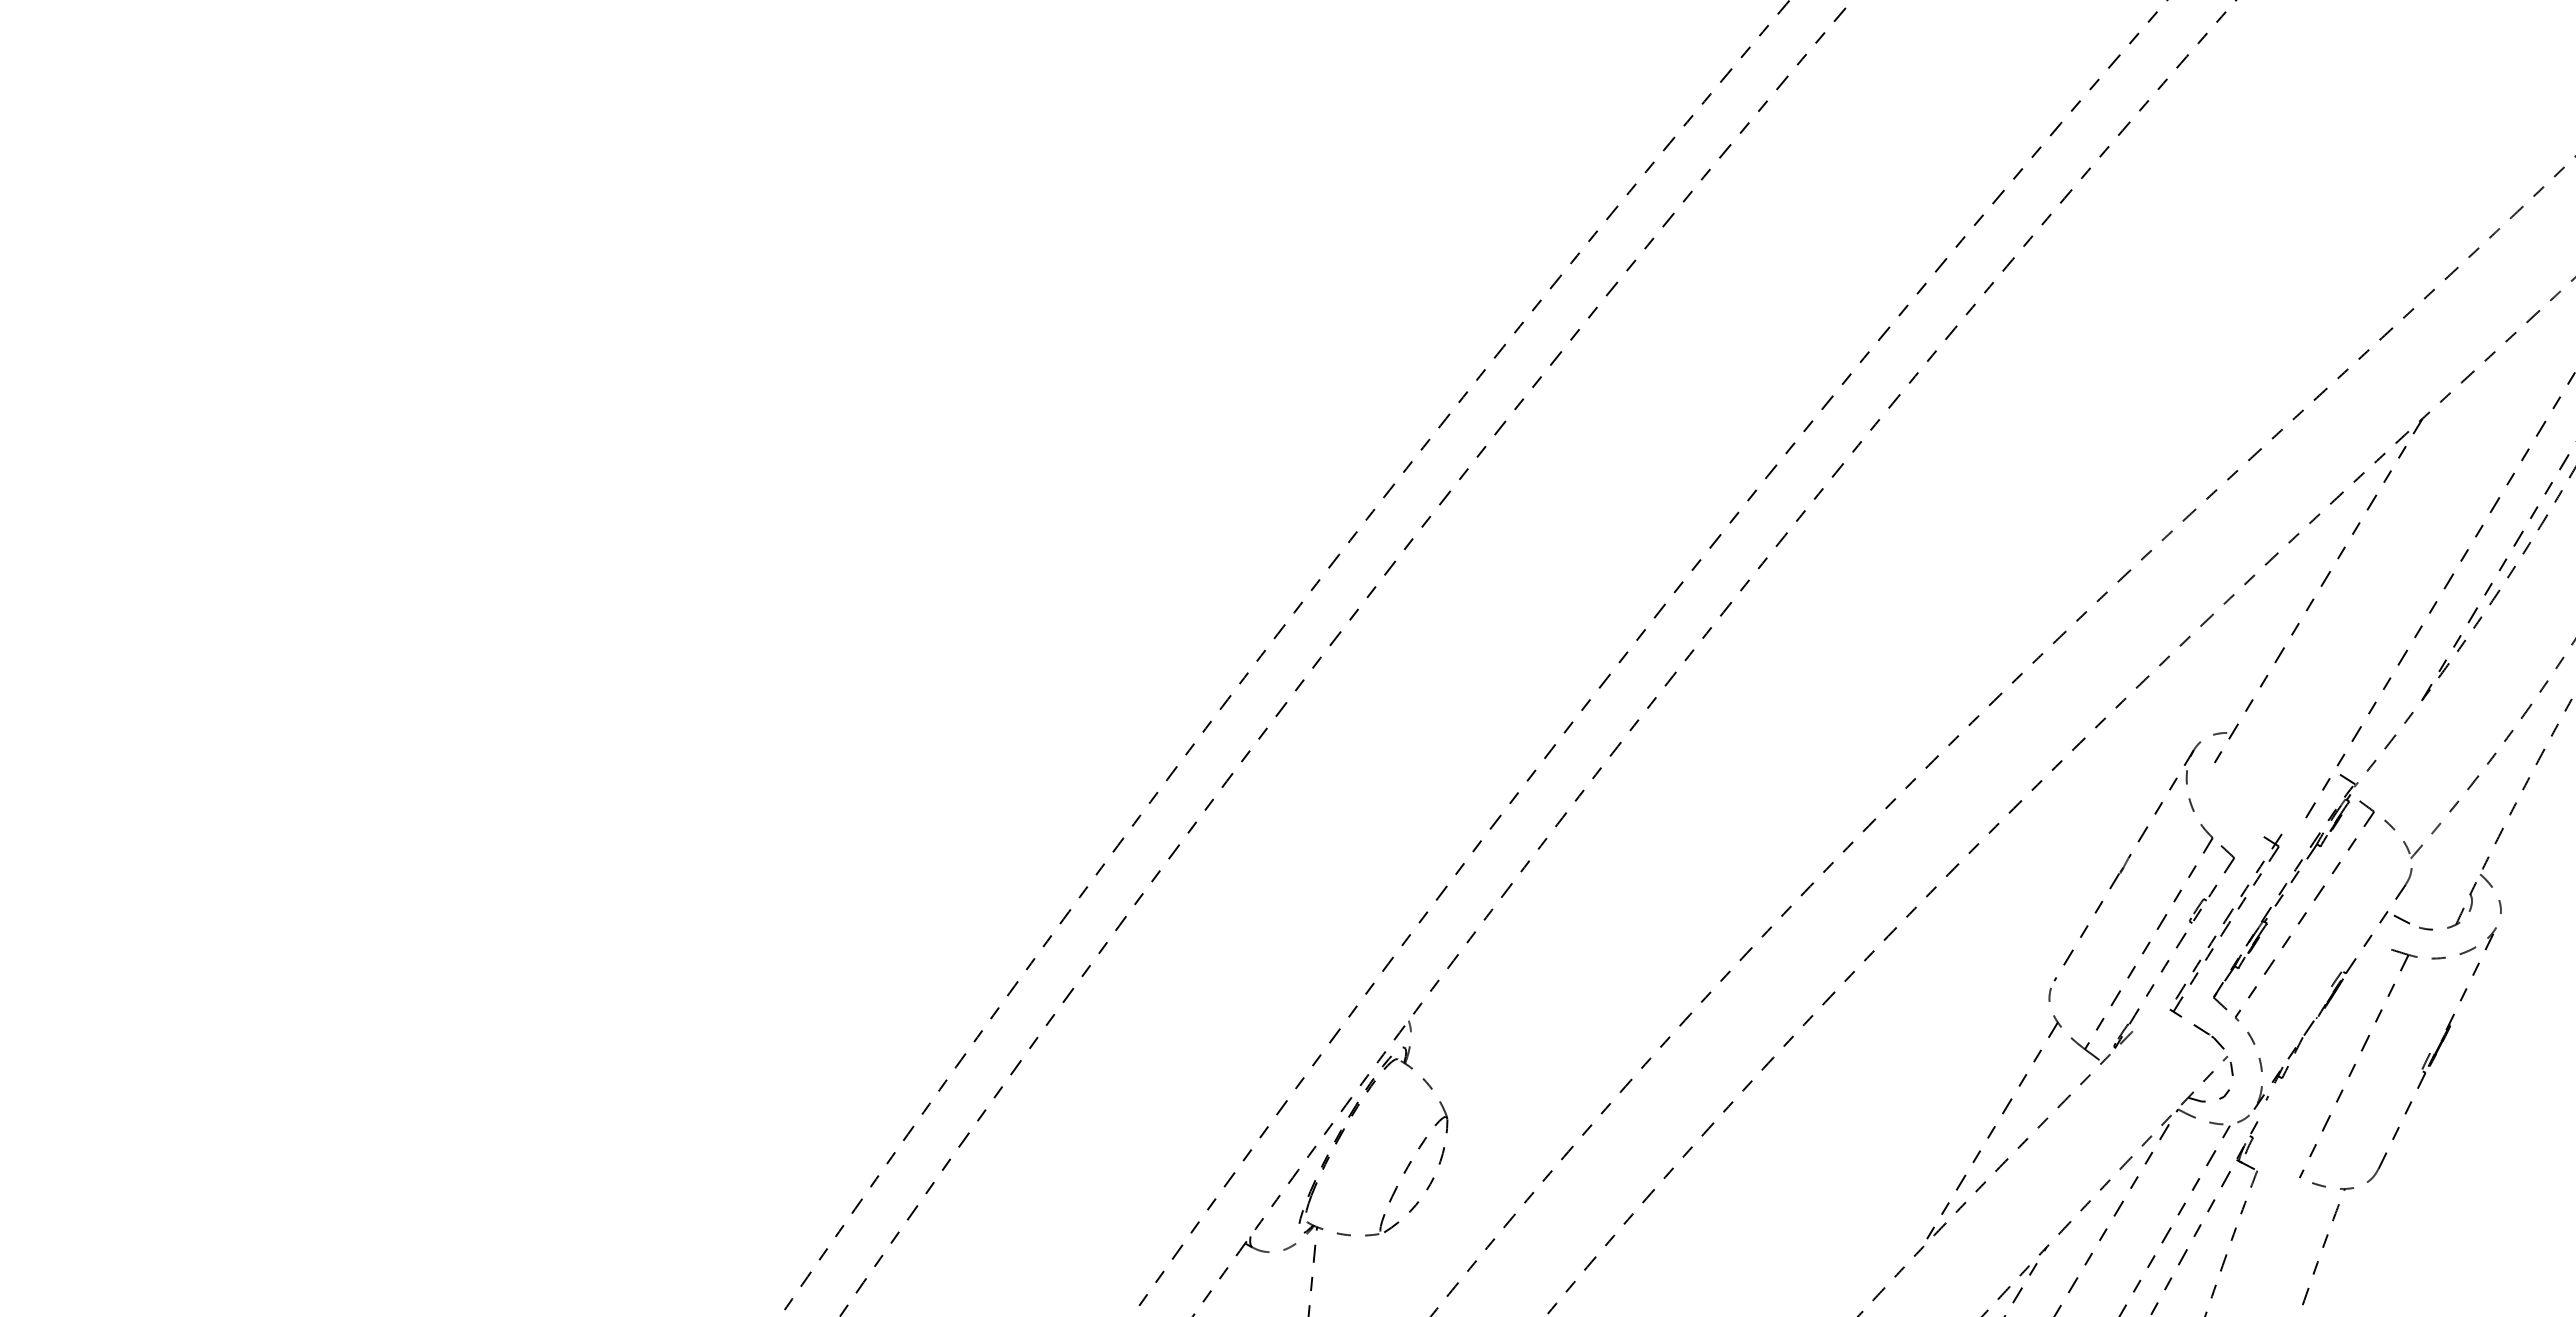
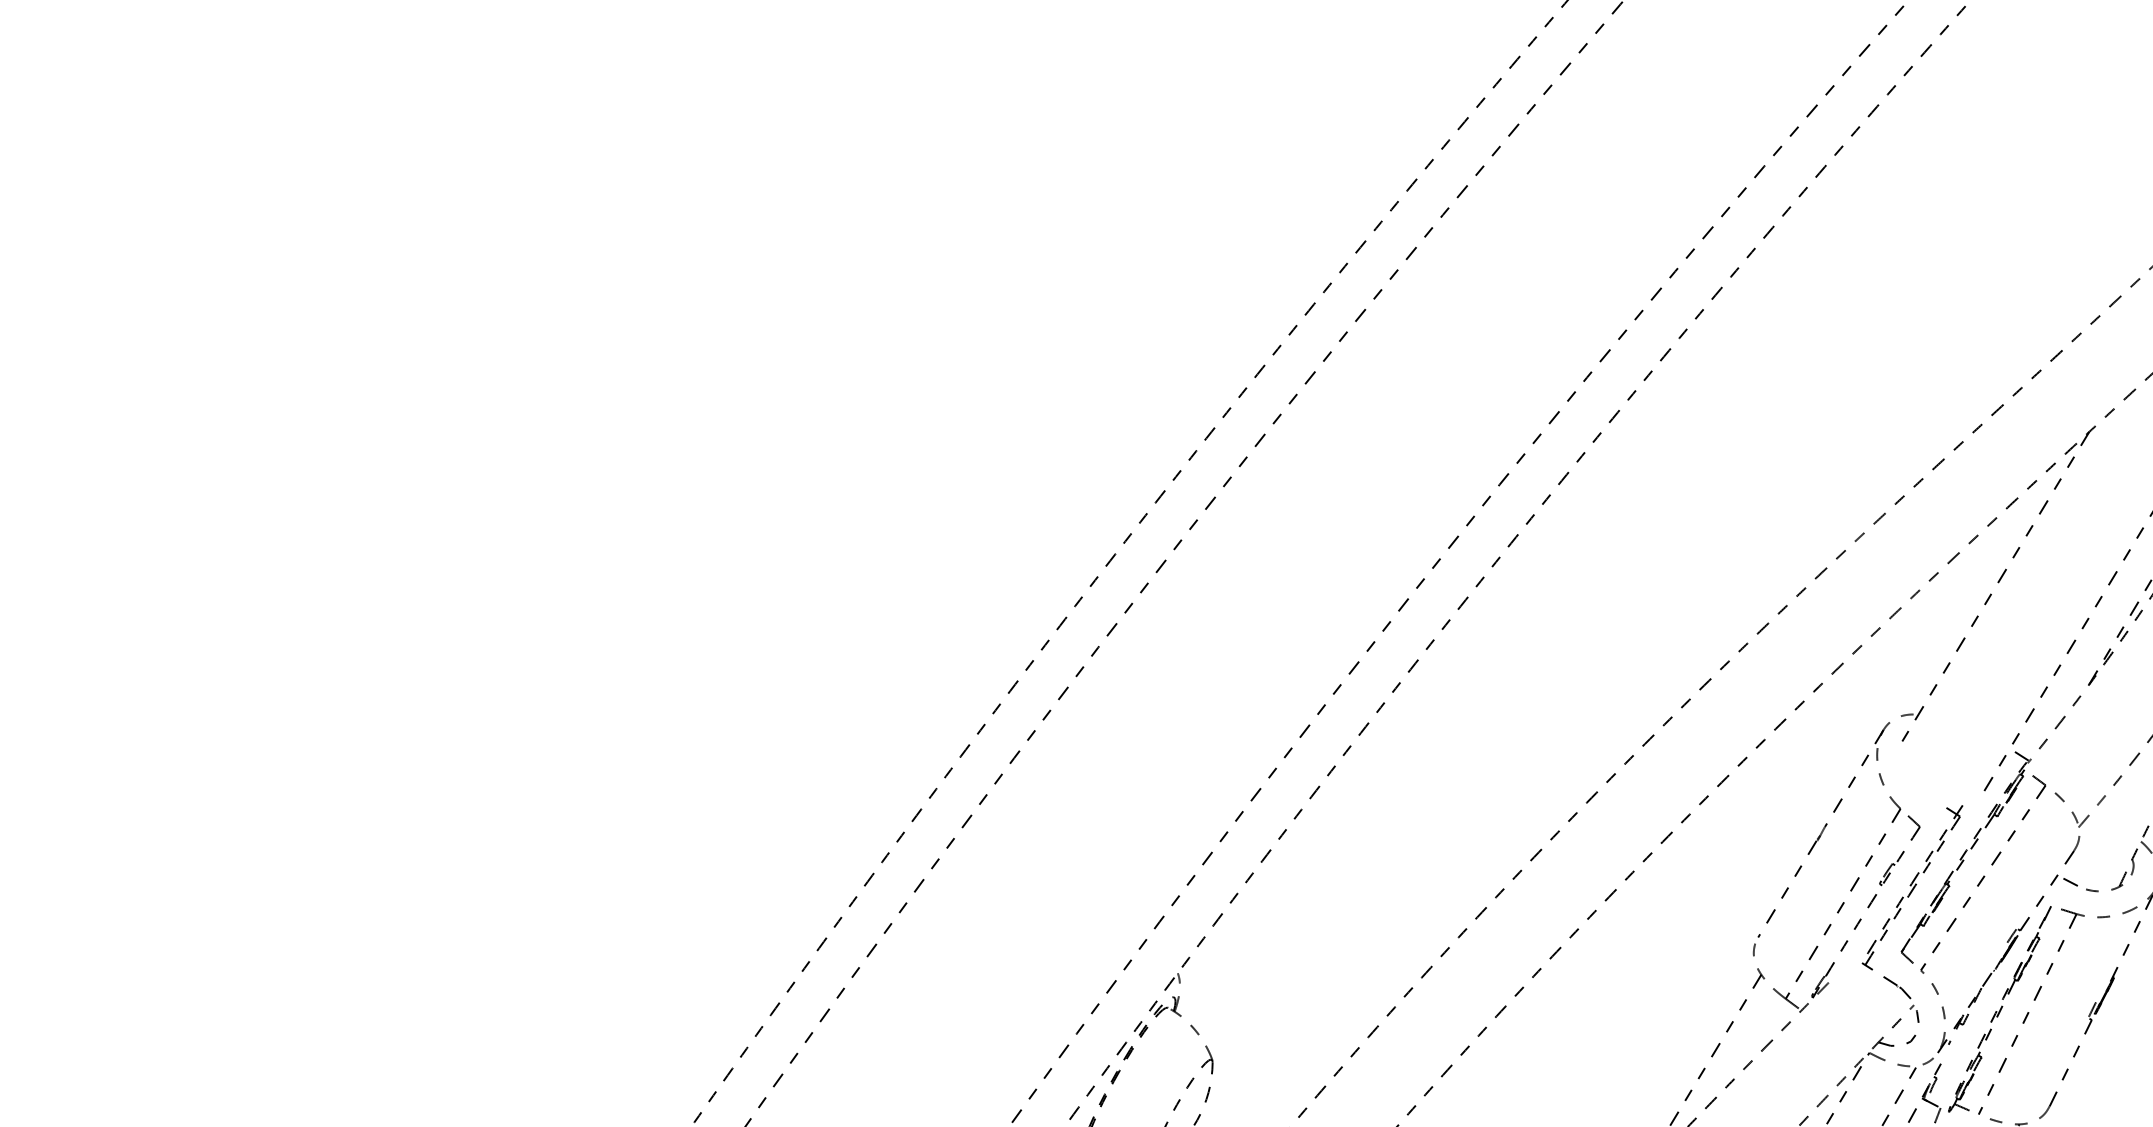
part: (2322, 1060) -> (1999, 1008), added

